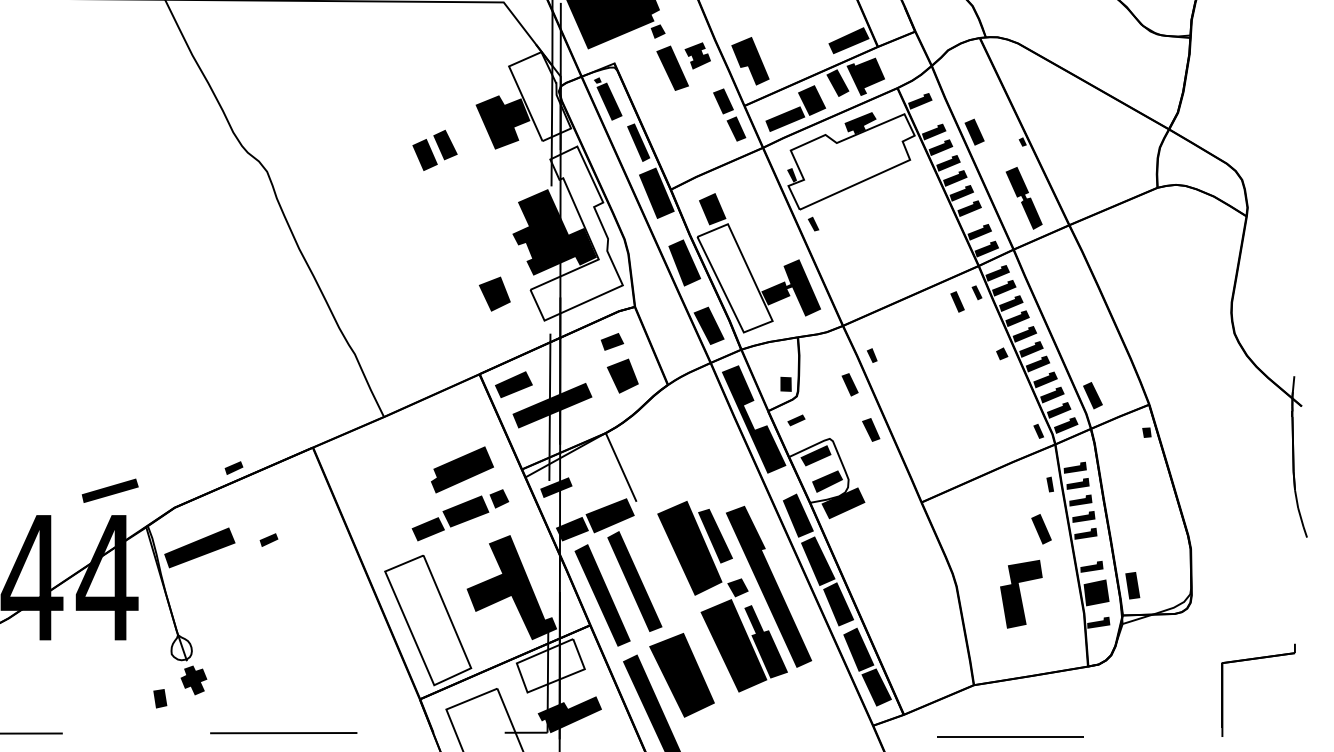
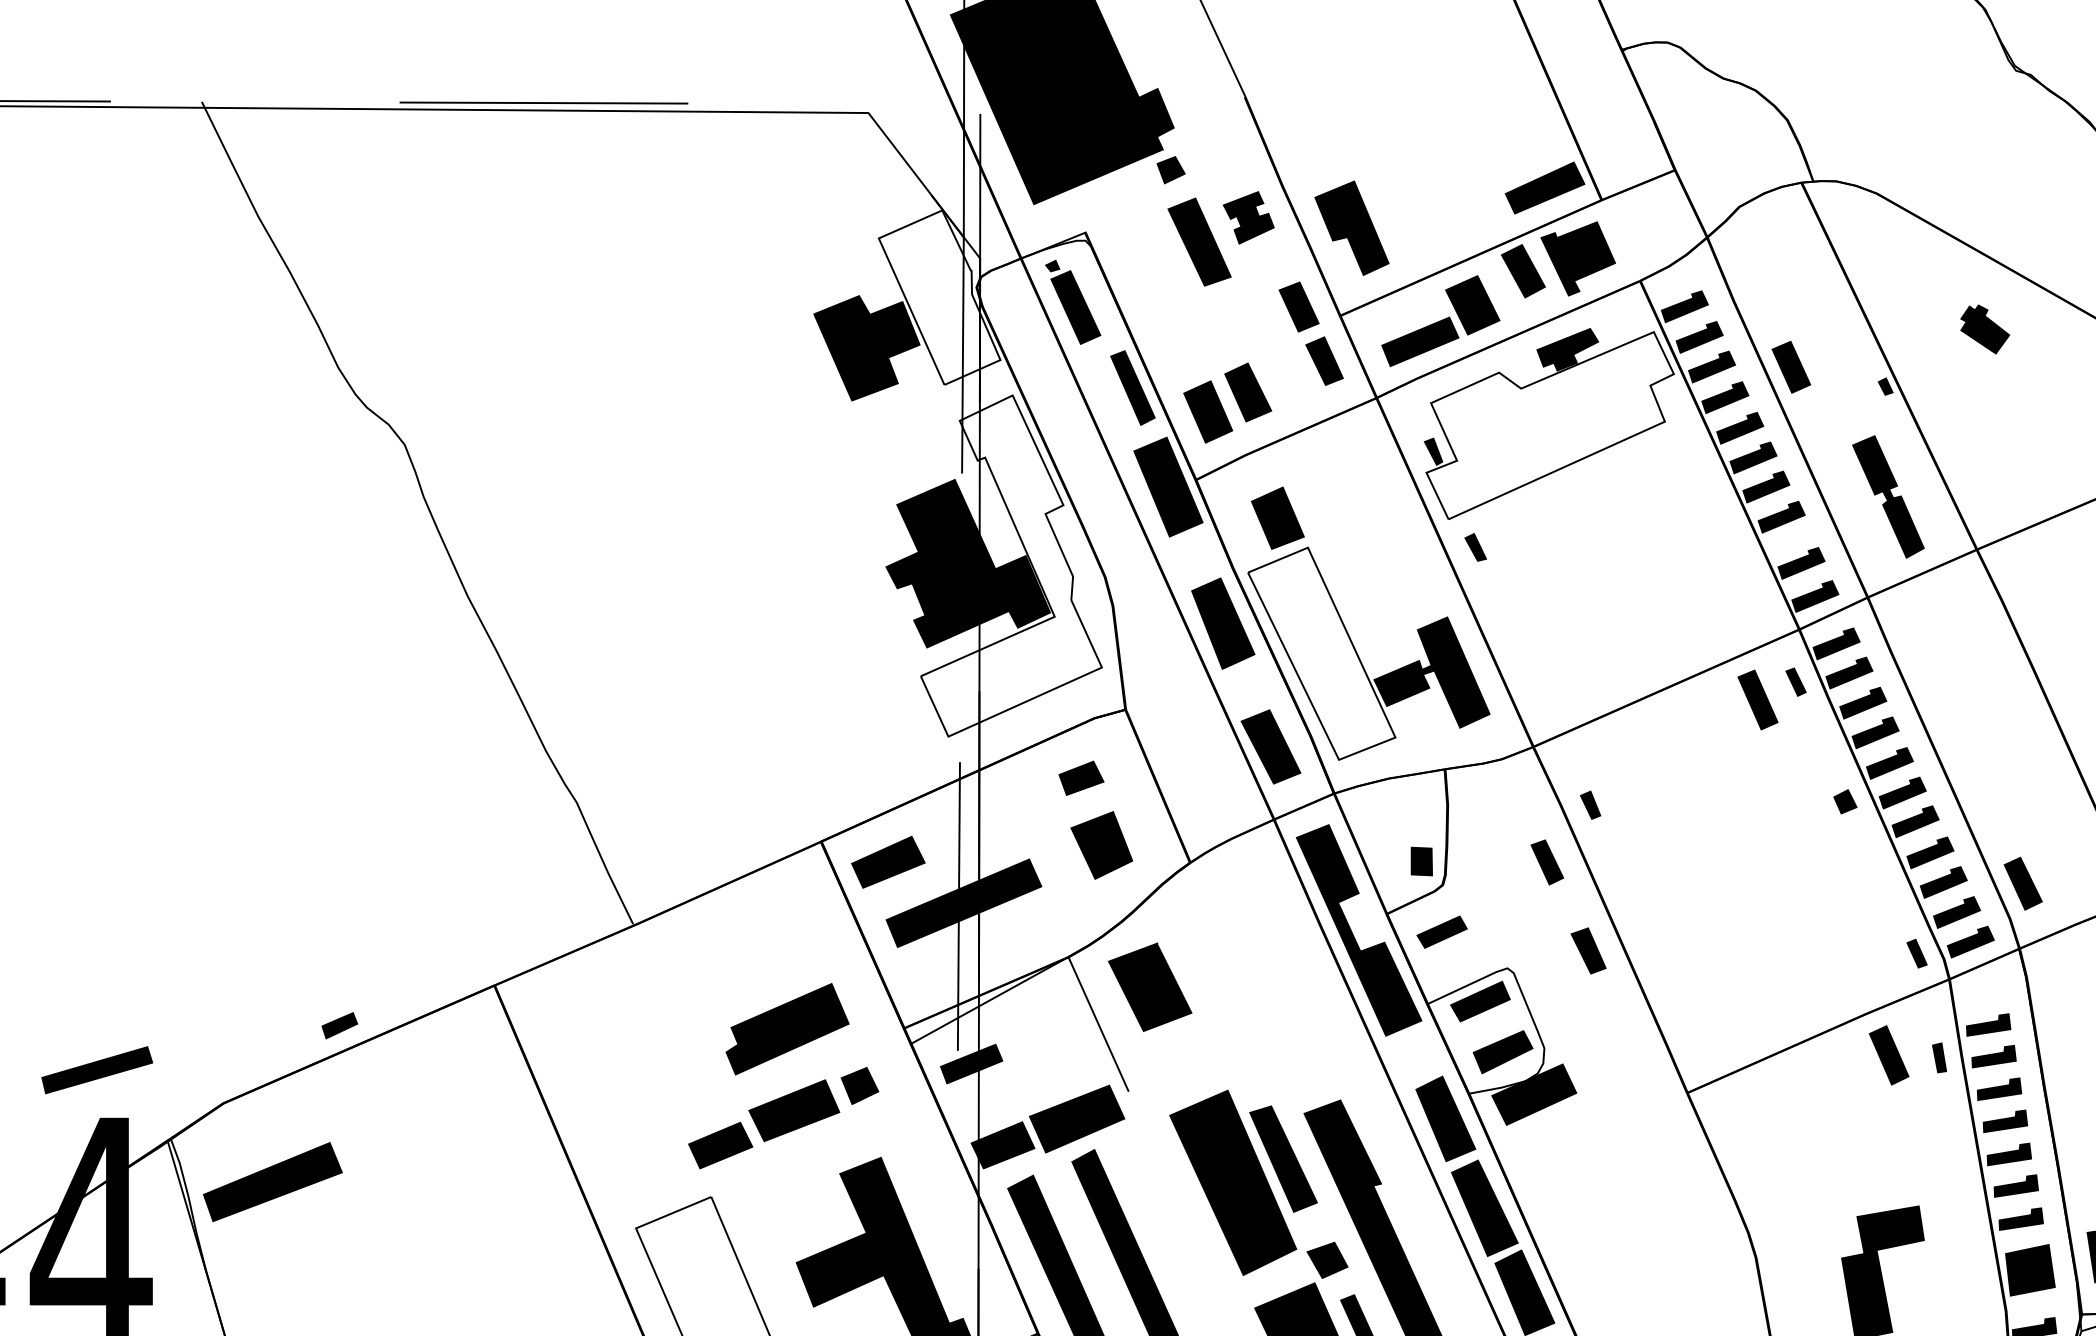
part: (1073, 112) -> (1985, 328), added
fill: (927, 116) -> (1698, 336), added
part: (434, 149) -> (1226, 401), moved
part: (494, 293) -> (850, 683), removed
part: (957, 301) -> (1757, 699), size x1.43
part: (796, 420) -> (1442, 932), size x1.43
fill: (647, 448) -> (1150, 987), added
part: (1041, 529) -> (1889, 1055), moved
part: (268, 539) -> (407, 1165), removed
fill: (1089, 549) -> (2016, 1185), added

